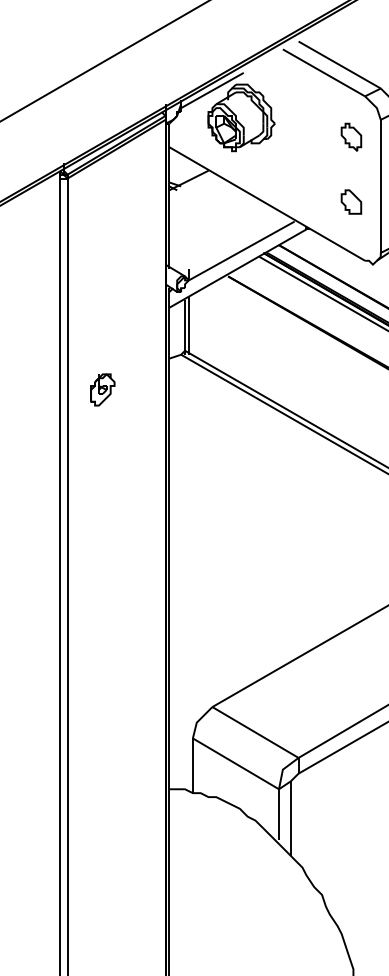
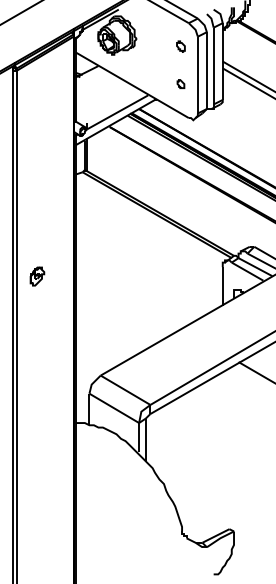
part: (350, 136) -> (180, 46), size x0.7
part: (350, 200) -> (180, 83), size x0.6
part: (102, 389) -> (37, 276), moved

